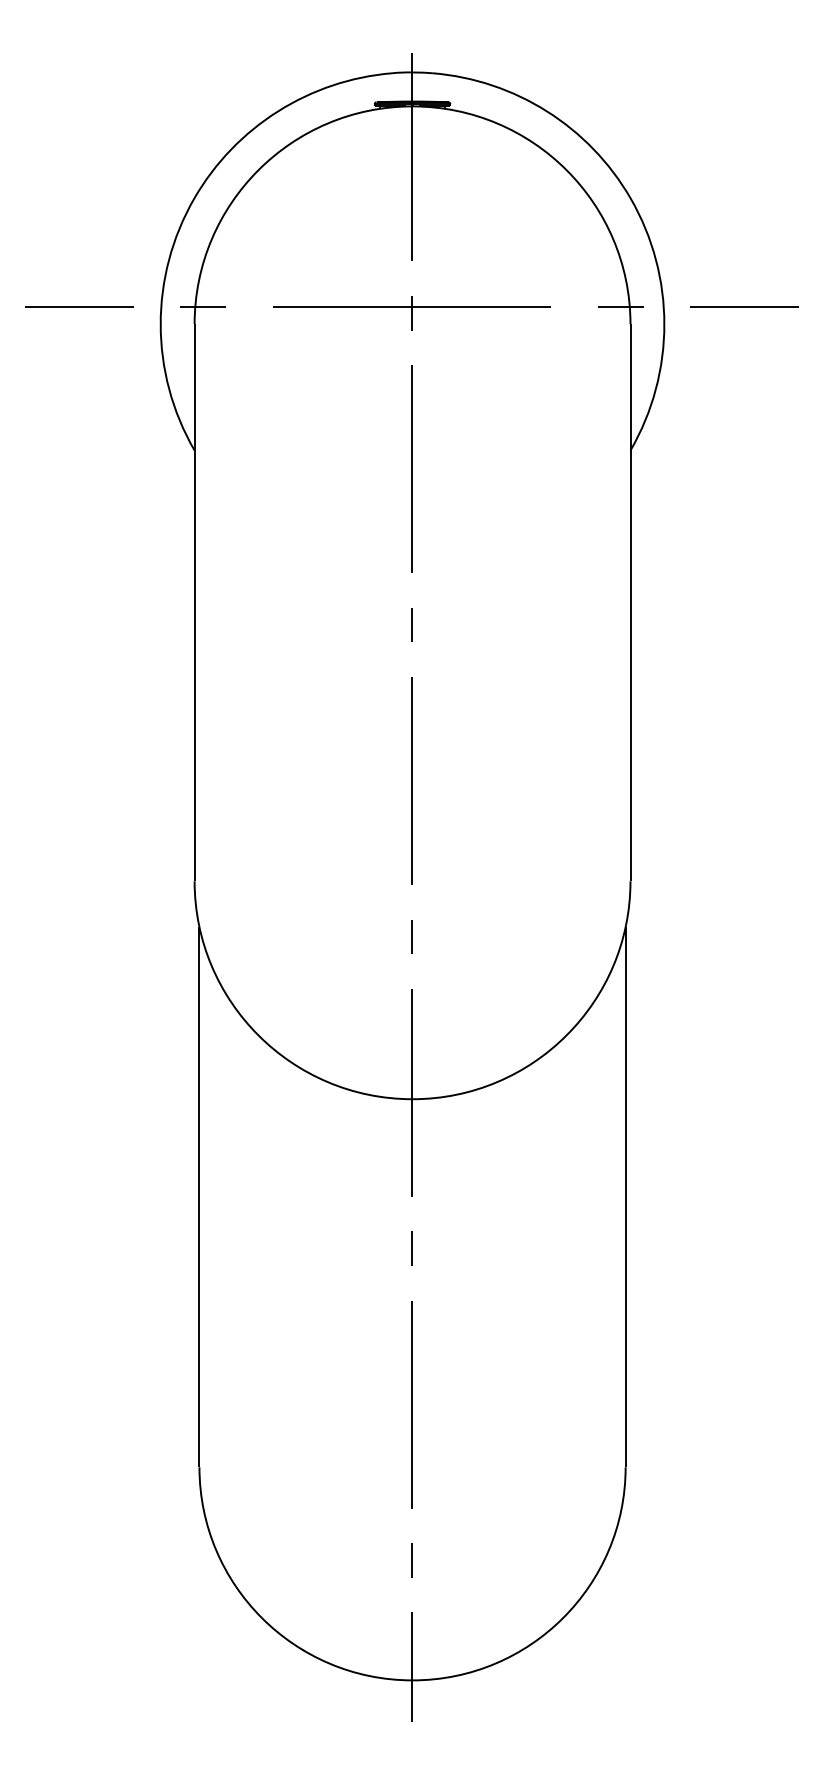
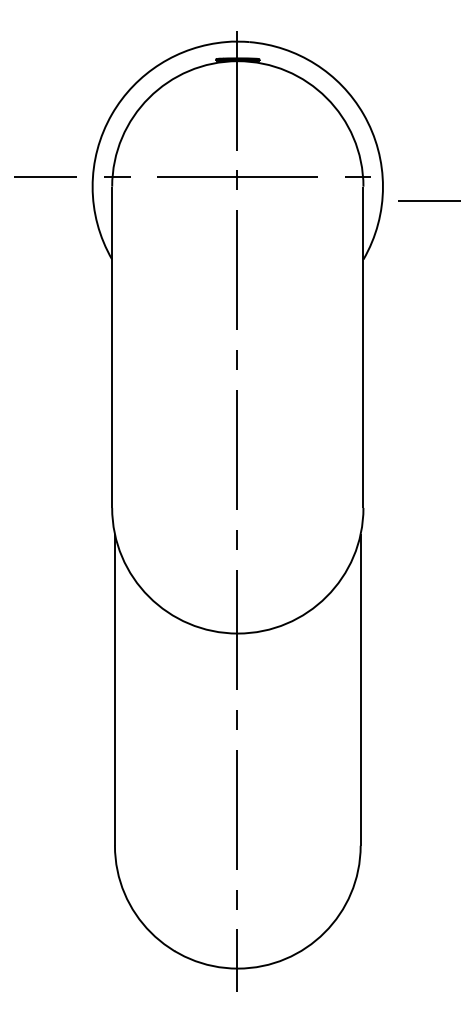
line: (745, 306) -> (429, 200), moved

